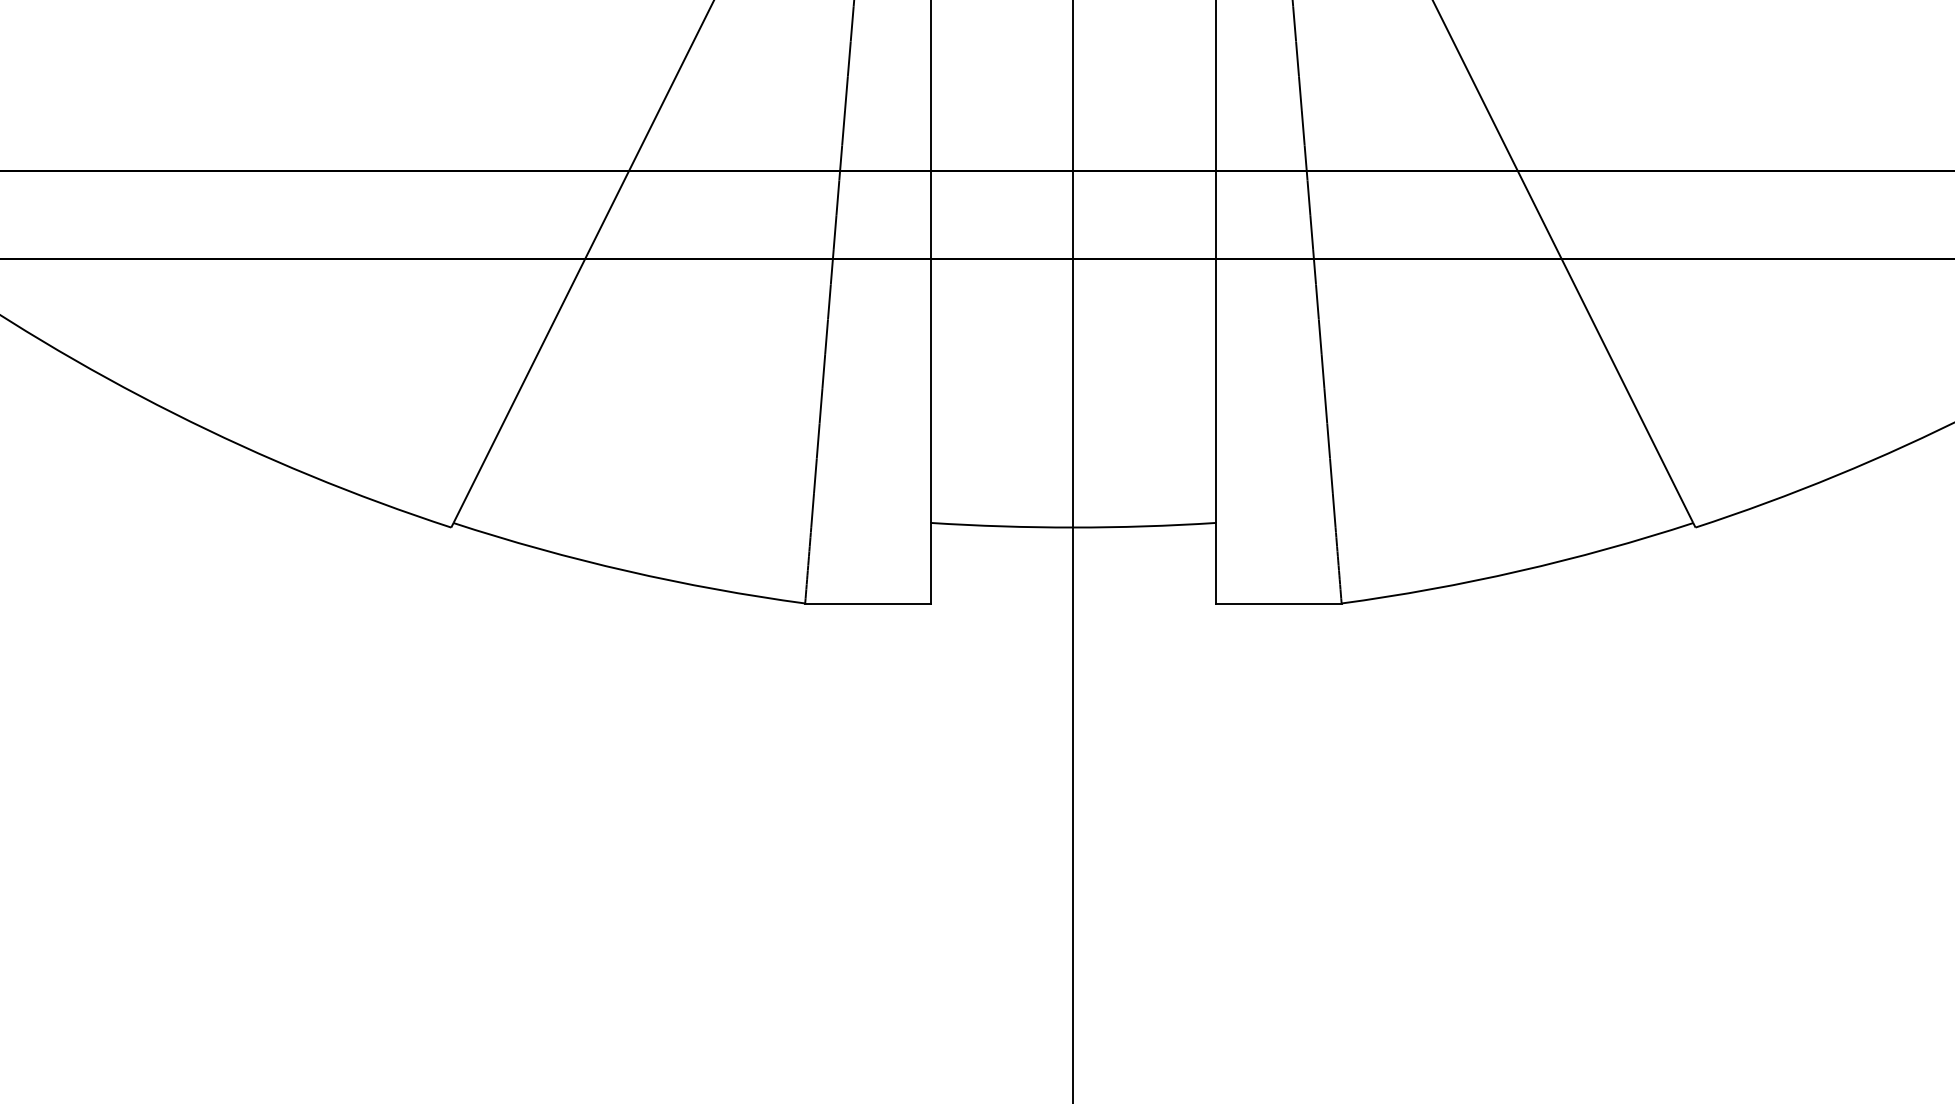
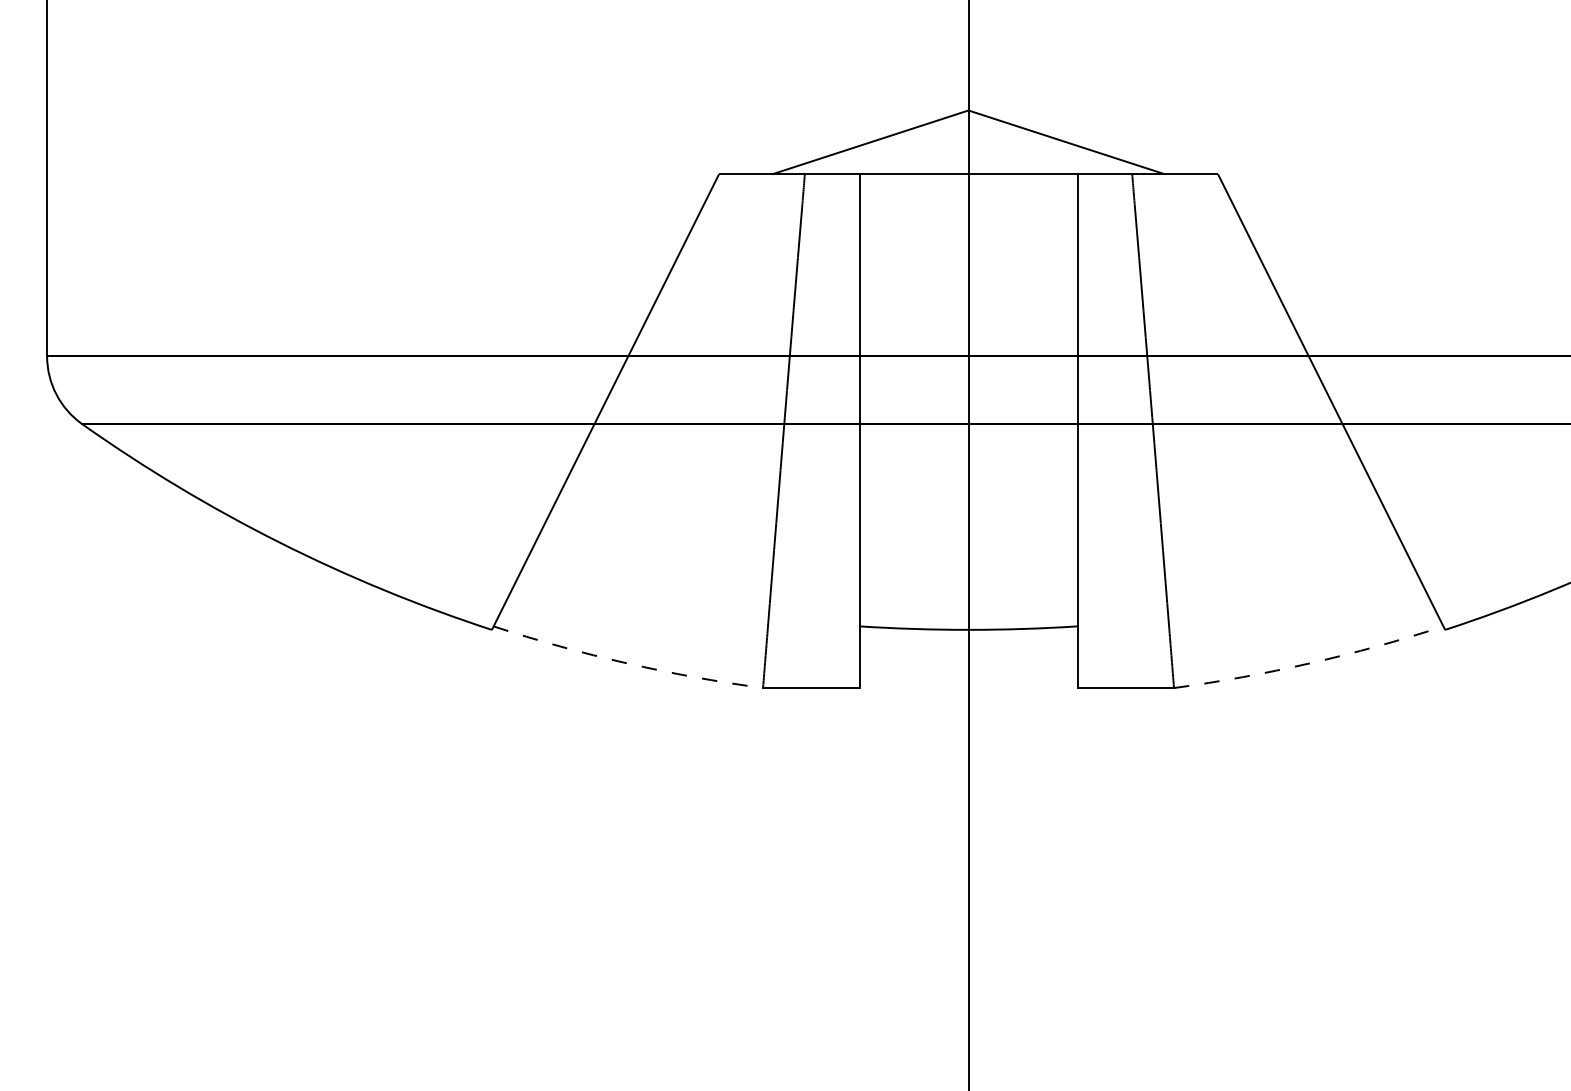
arc: (626, 571) -> (626, 663), solid -> dashed
arc: (1519, 571) -> (1310, 663), solid -> dashed

